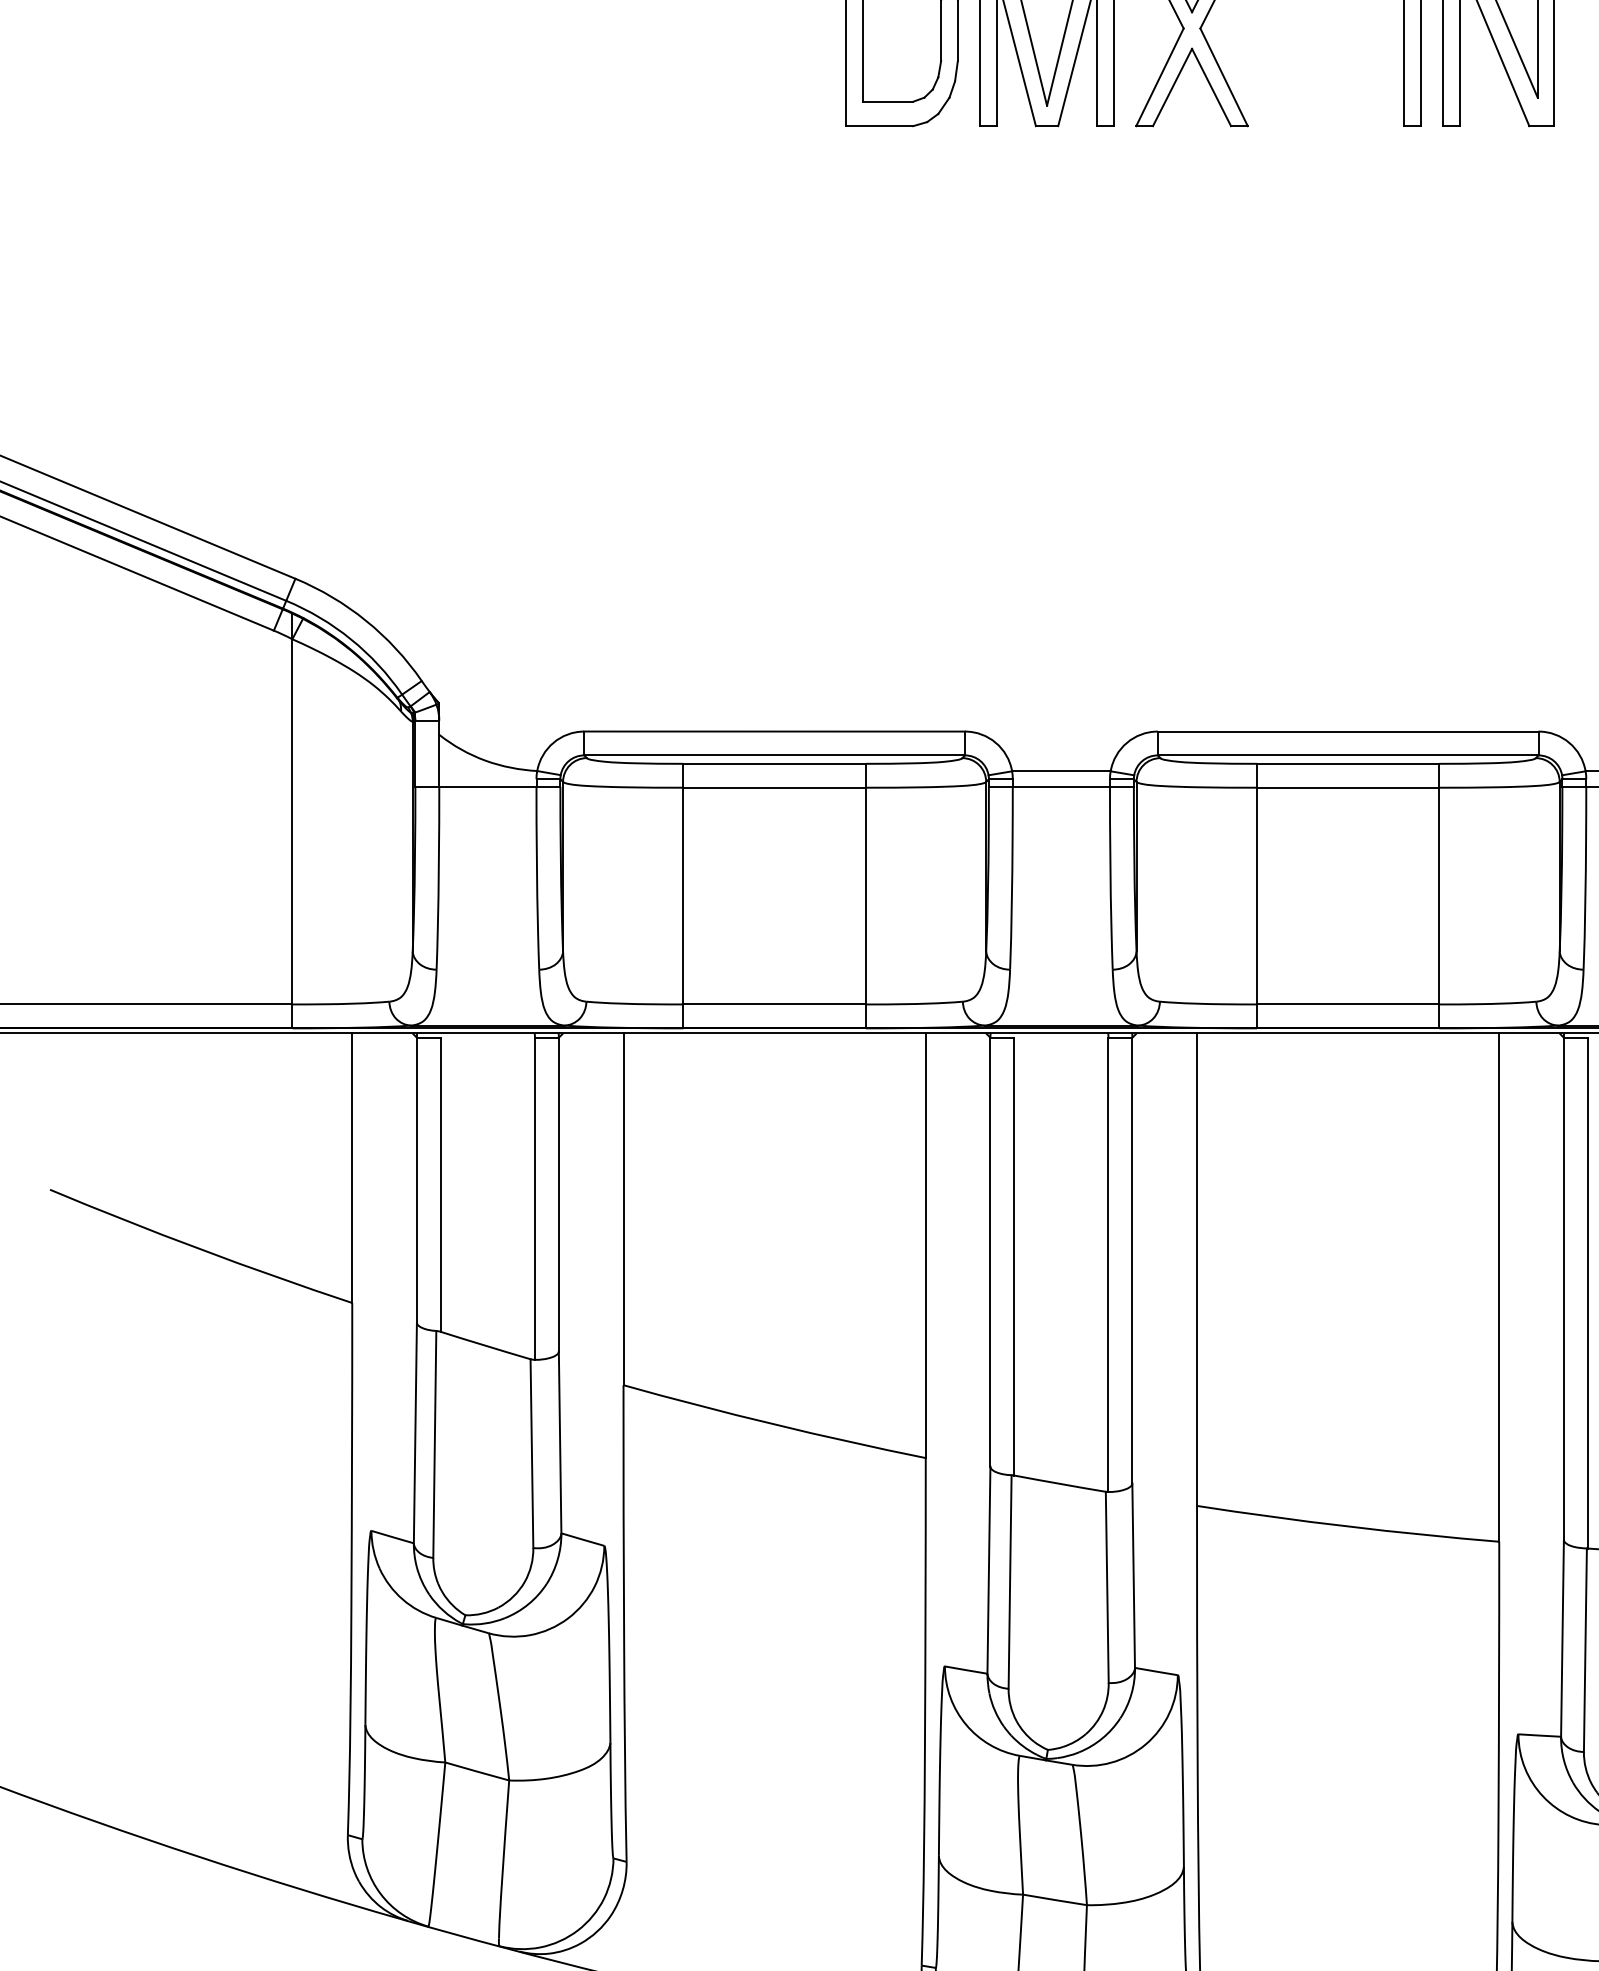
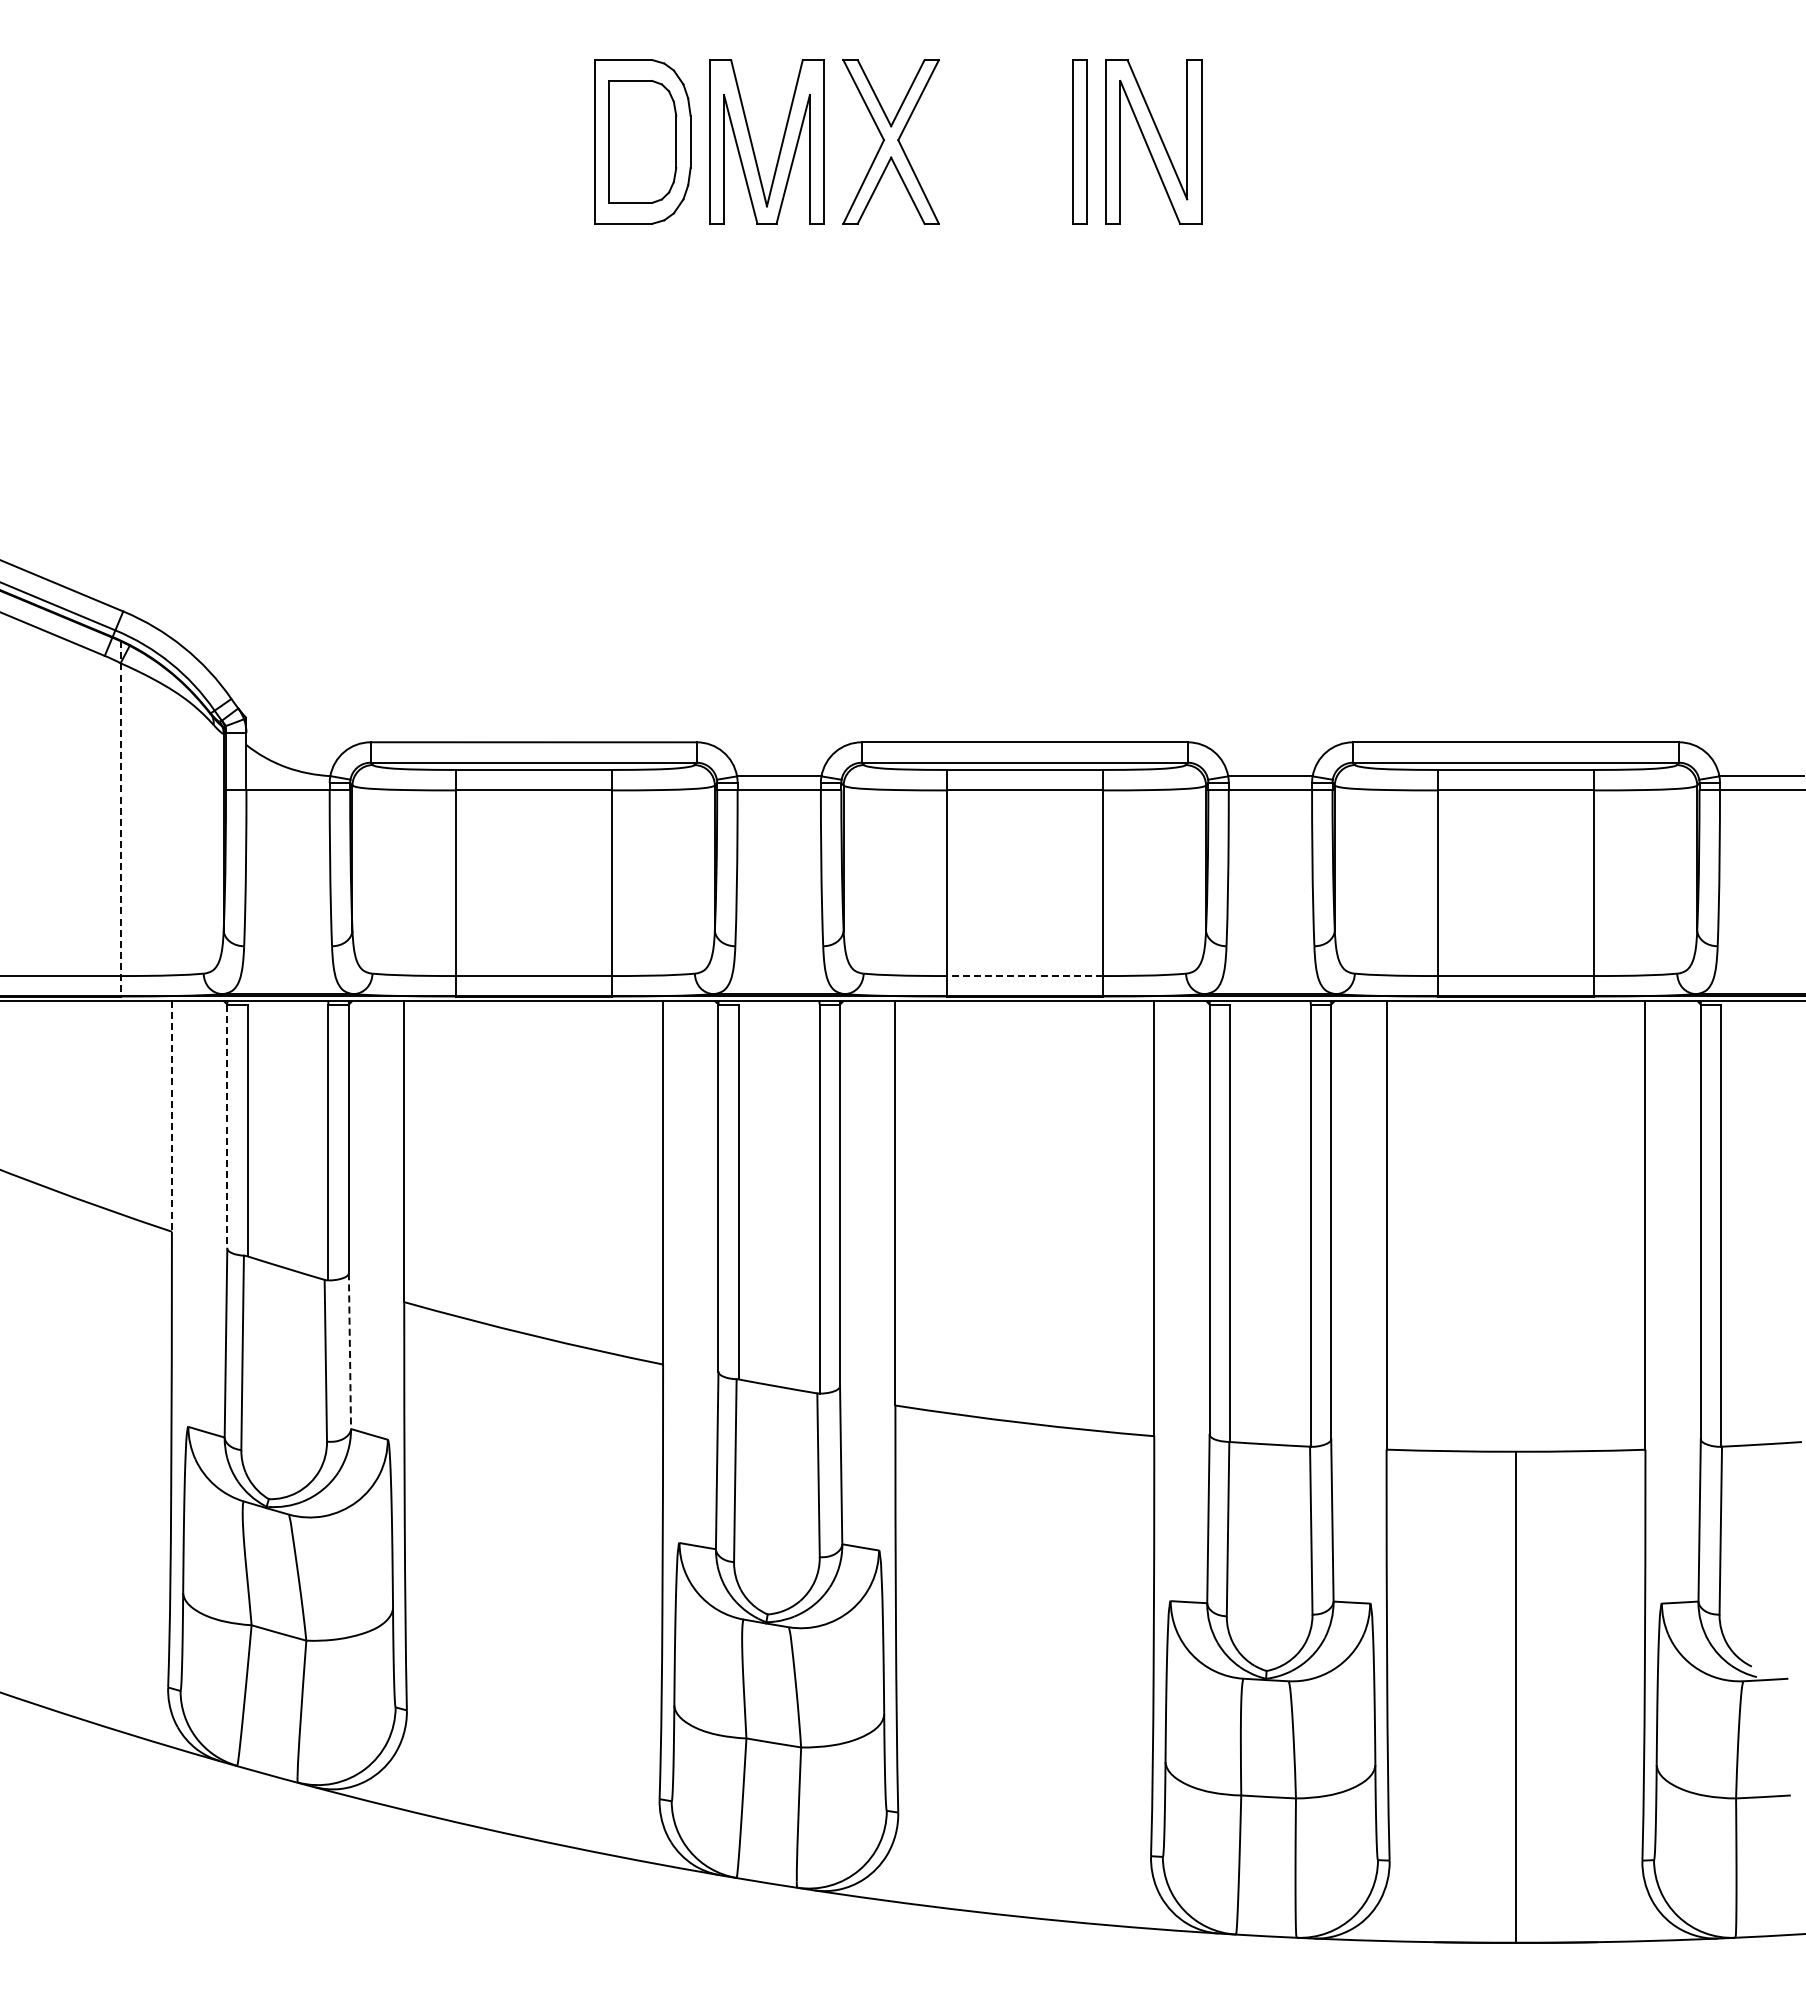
line: (292, 820) -> (120, 818), solid -> dashed
line: (1347, 1004) -> (1024, 976), solid -> dashed
line: (351, 1168) -> (171, 1116), solid -> dashed
line: (417, 1181) -> (227, 1127), solid -> dashed
line: (559, 1442) -> (349, 1351), solid -> dashed

